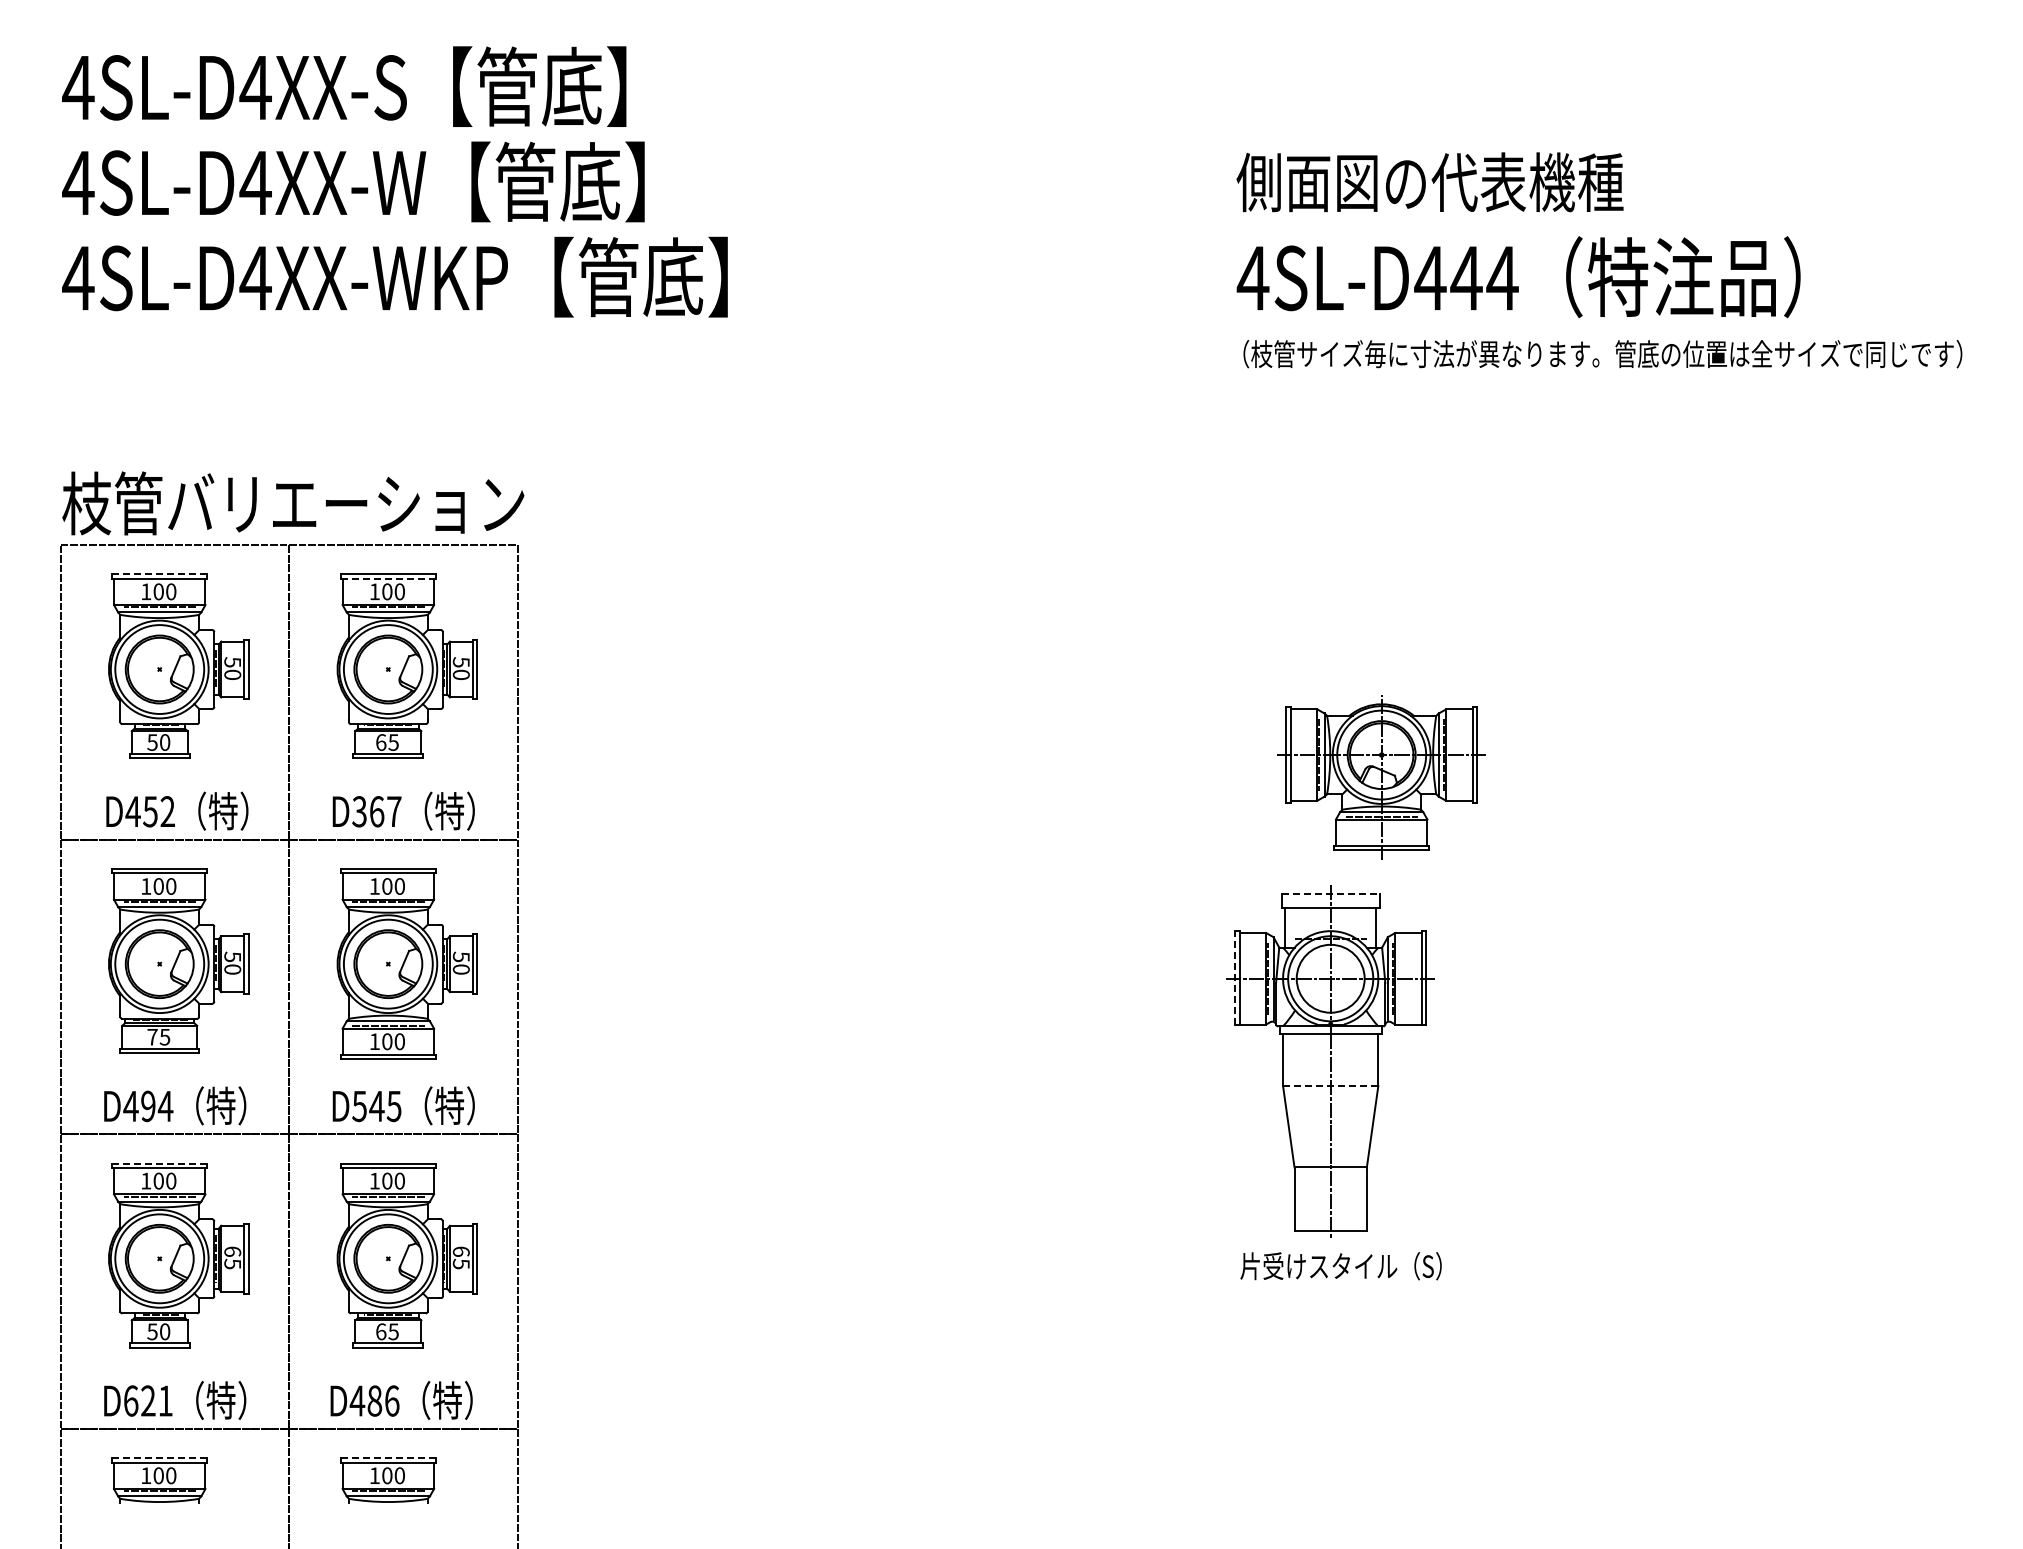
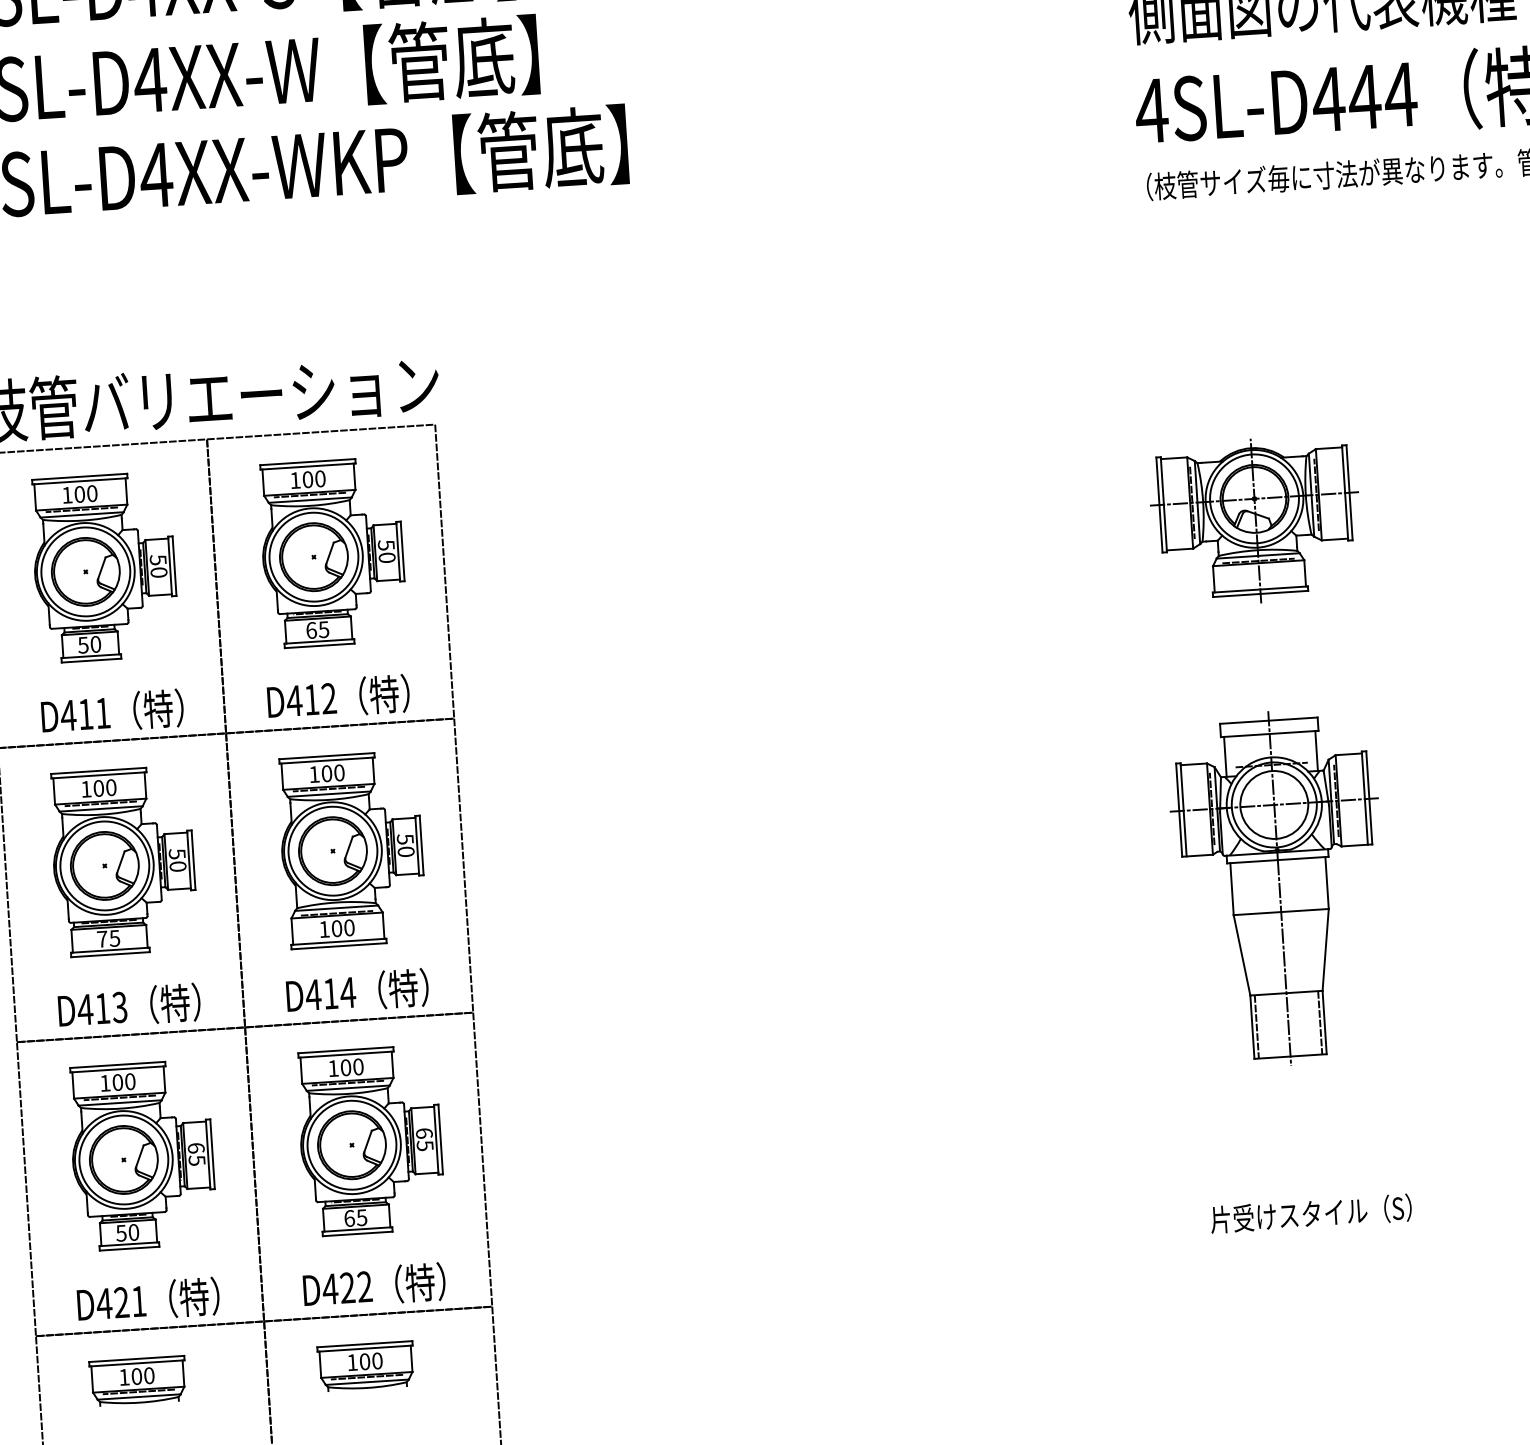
line: (159, 574) -> (79, 477), dashed -> solid
line: (388, 578) -> (308, 466), dashed -> solid
part: (1381, 777) -> (1255, 521), moved
text: (158, 811) -> (93, 713), D452 -> D411
text: (376, 811) -> (311, 699), D367 -> D412
line: (1330, 894) -> (1268, 720), dashed -> solid
line: (1235, 977) -> (1179, 809), dashed -> solid
line: (1330, 1086) -> (1281, 912), dashed -> solid
text: (157, 1106) -> (111, 1008), D494 -> D413
text: (376, 1106) -> (330, 993), D545 -> D414
line: (159, 1163) -> (117, 1064), dashed -> solid
line: (1298, 1198) -> (1256, 1026), added
line: (1362, 1198) -> (1320, 1022), added
text: (1340, 1266) -> (1310, 1214), moved
text: (130, 1400) -> (103, 1303), D621 -> D421
text: (383, 1400) -> (356, 1286), D486 -> D422
line: (159, 1458) -> (136, 1359), dashed -> solid
line: (388, 1458) -> (365, 1344), dashed -> solid

